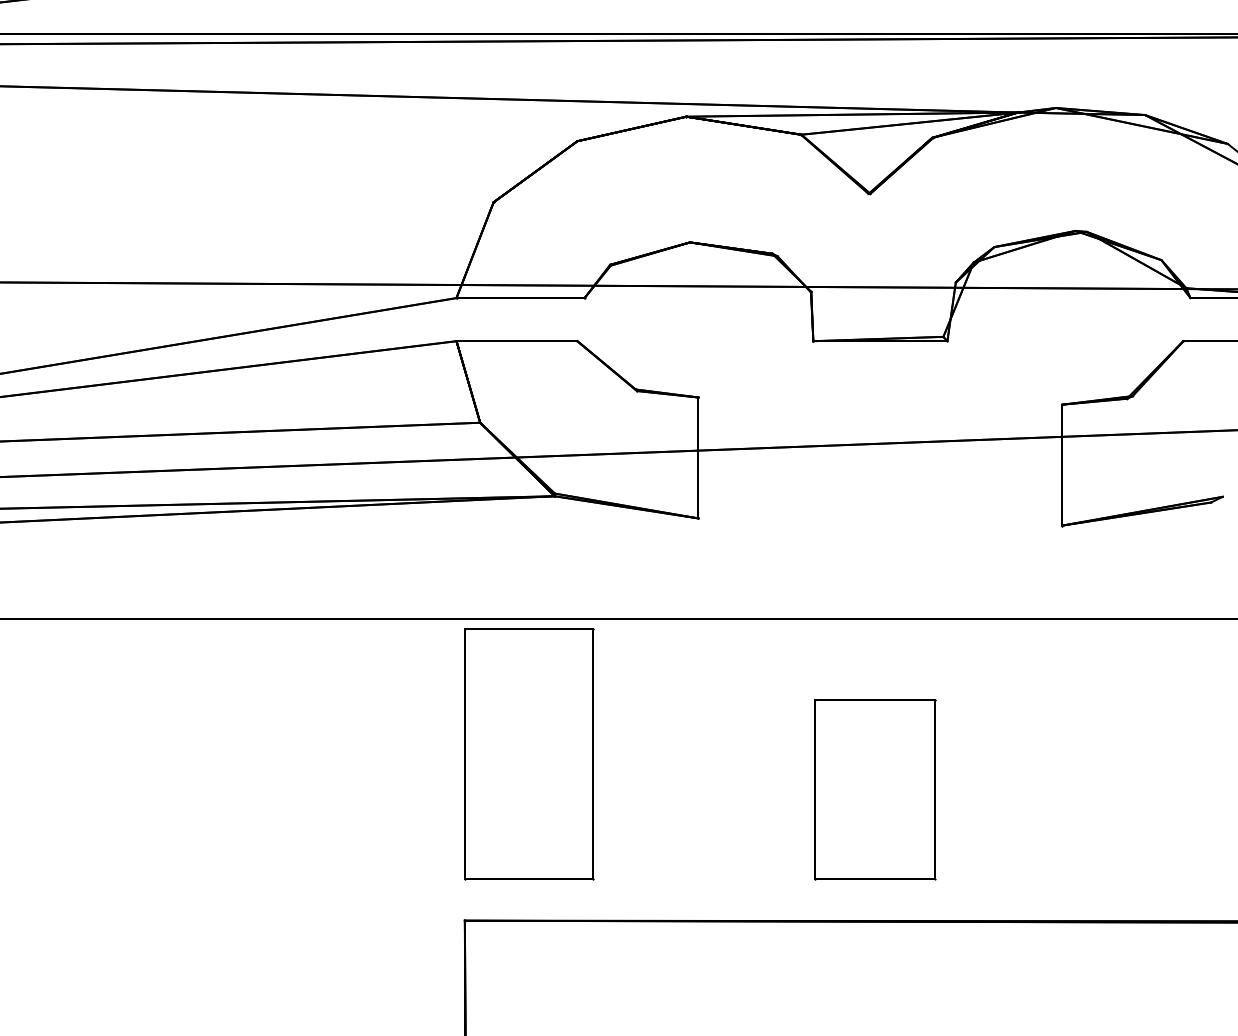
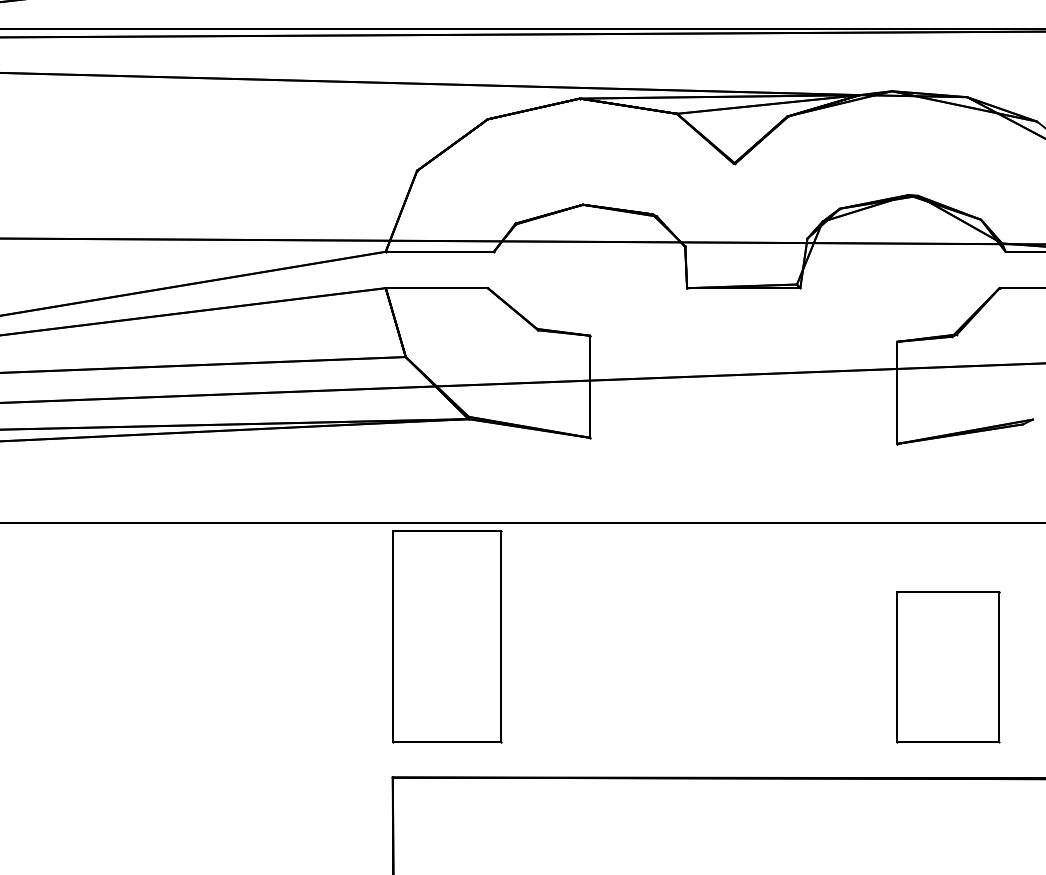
part: (875, 789) -> (948, 666), moved

